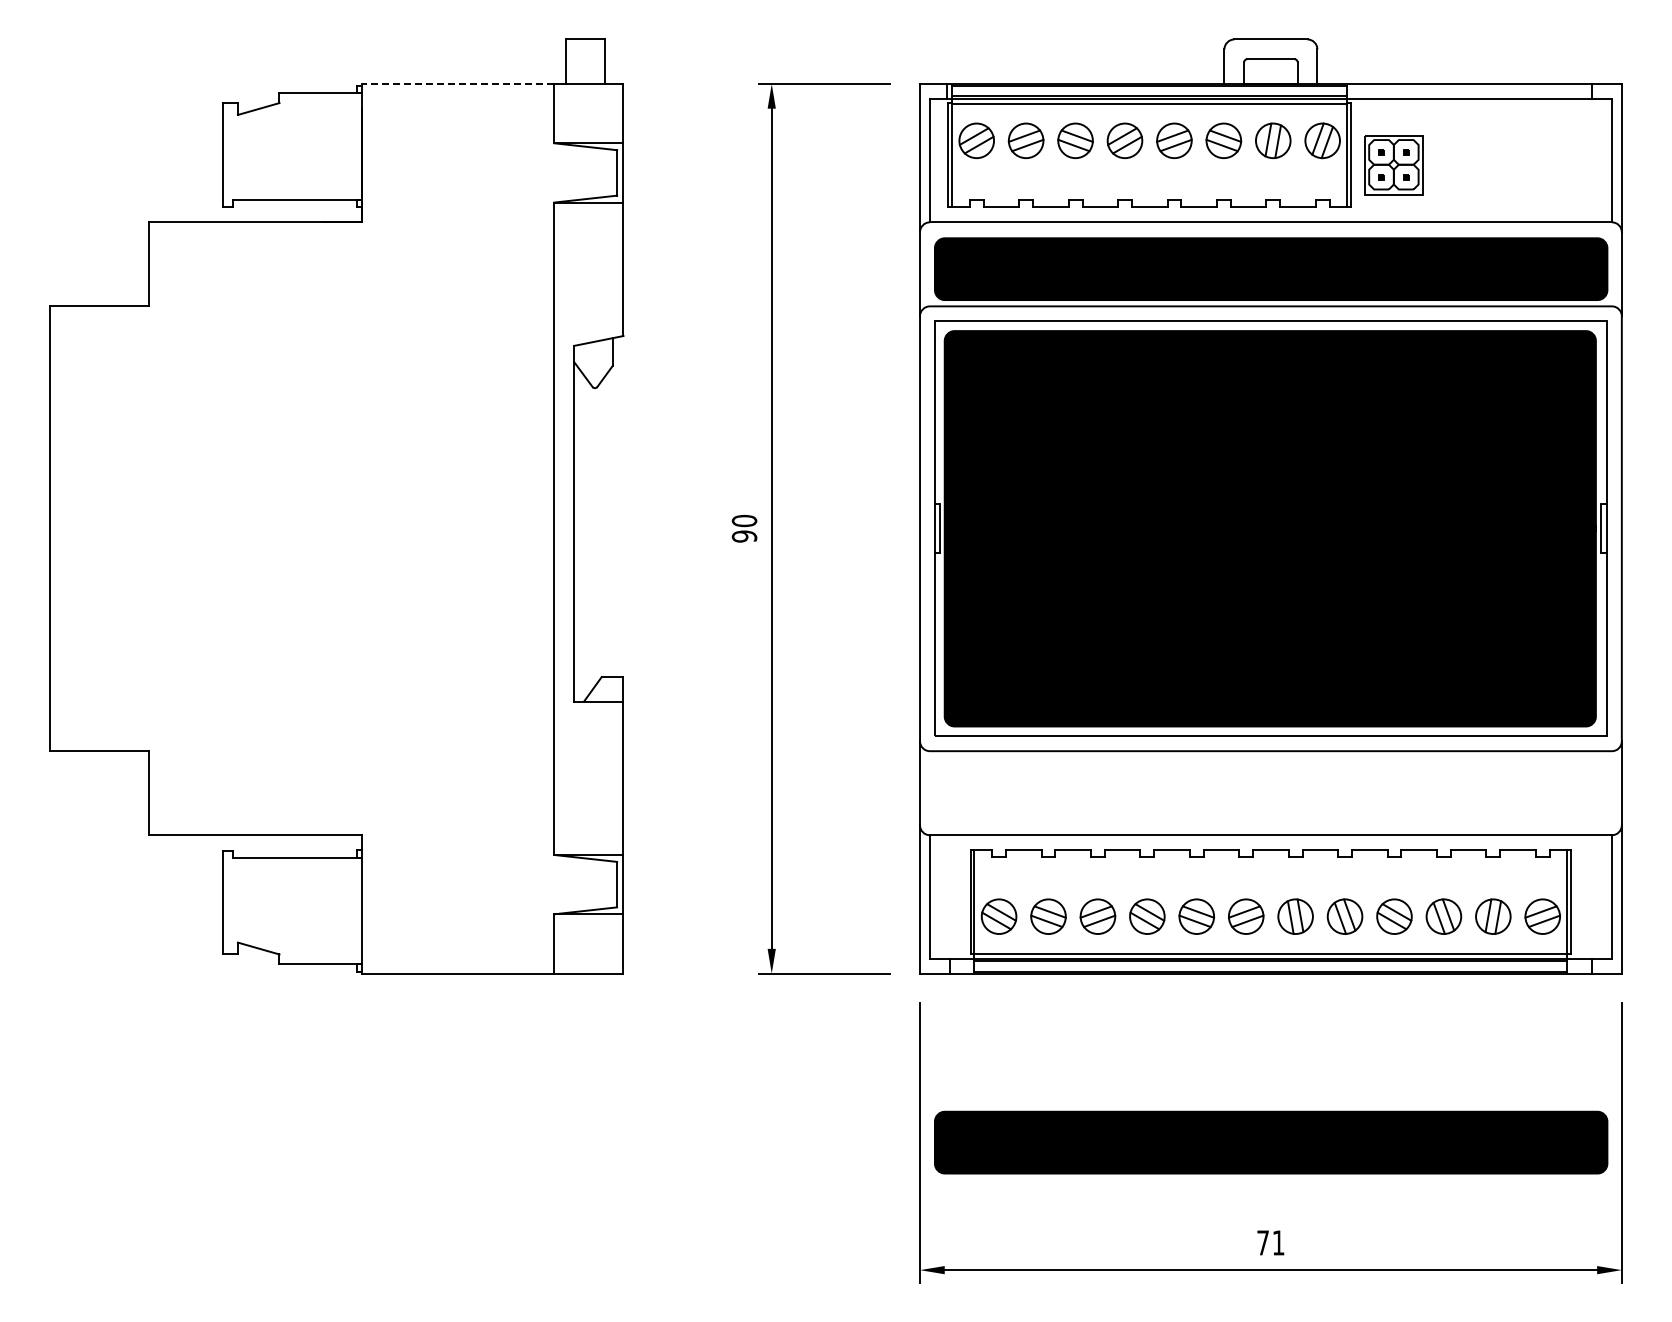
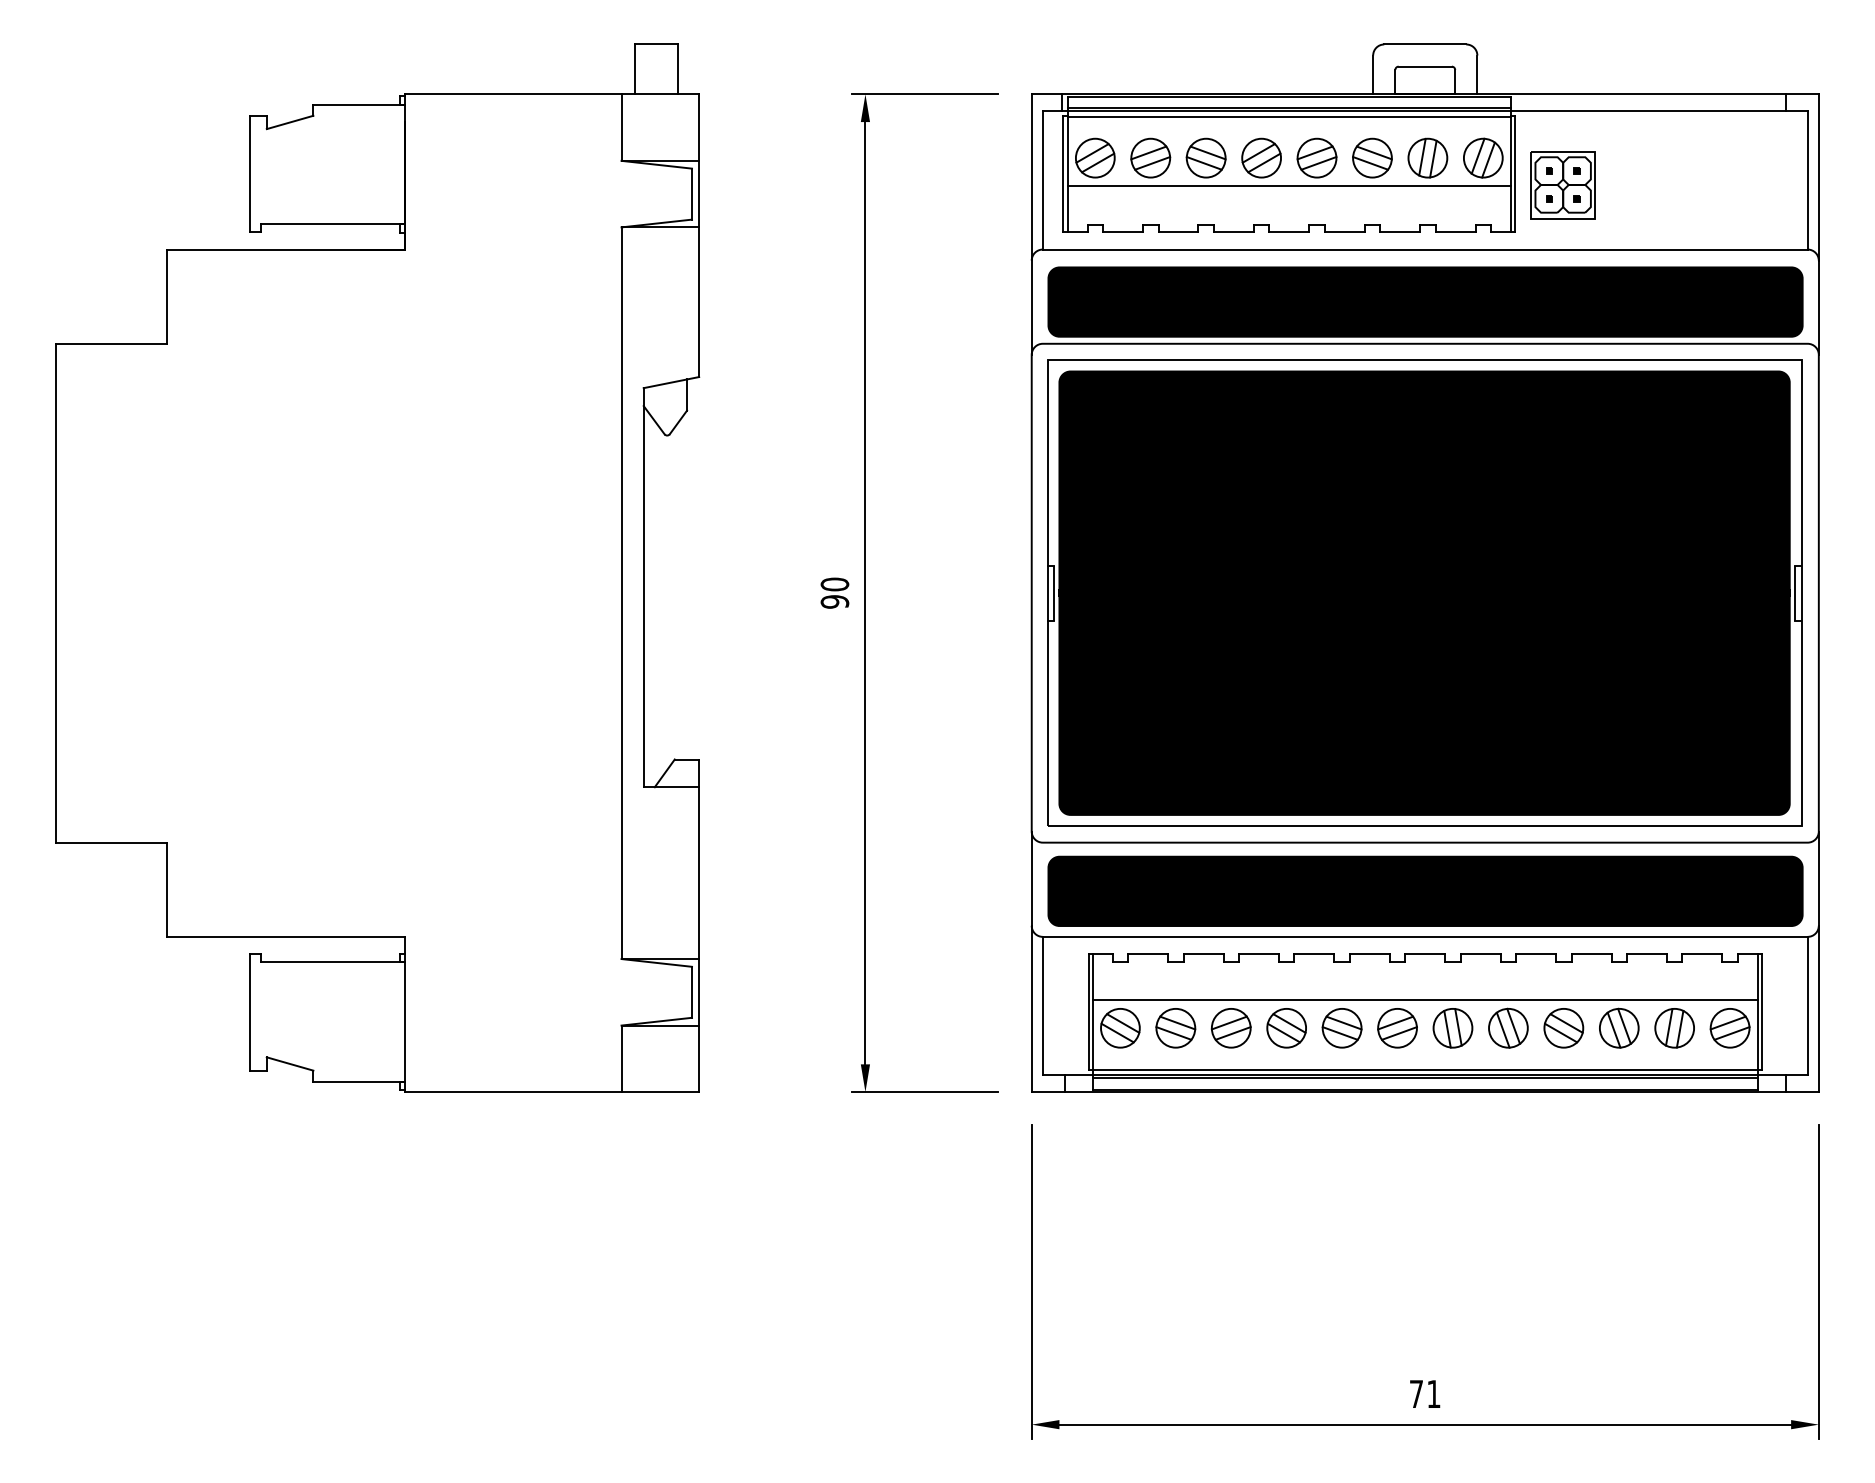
line: (457, 83) -> (513, 93), dashed -> solid
line: (1149, 166) -> (1289, 186), added
line: (1270, 891) -> (1424, 1000), added
part: (1271, 1142) -> (1425, 891), moved

